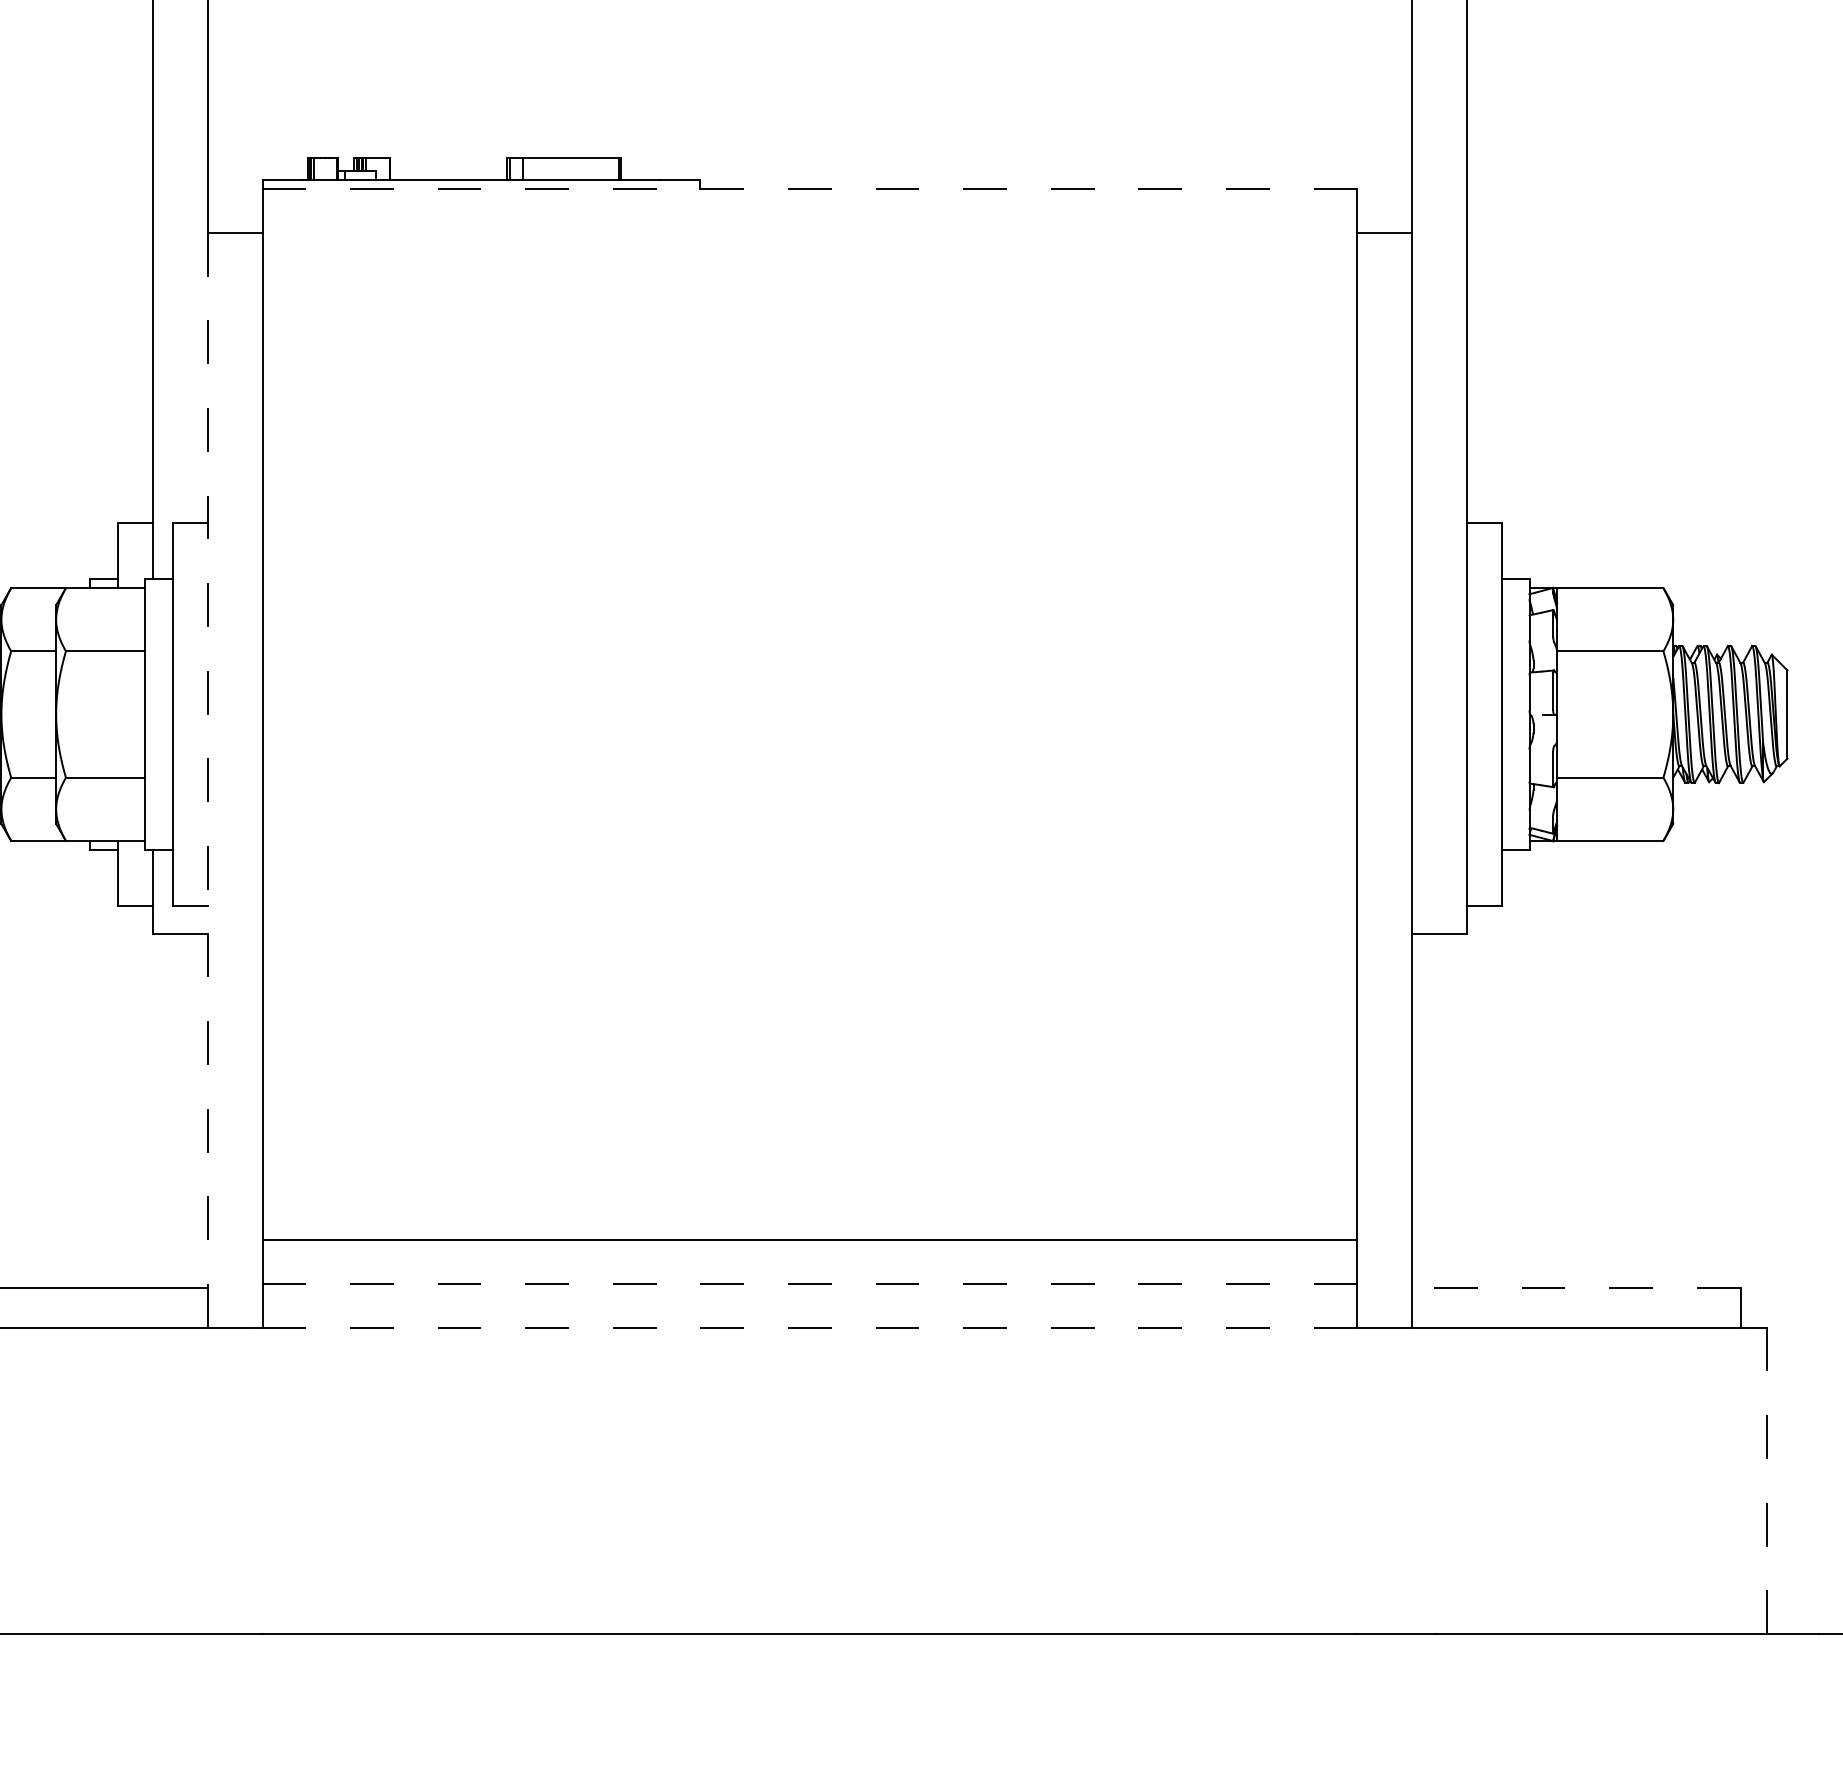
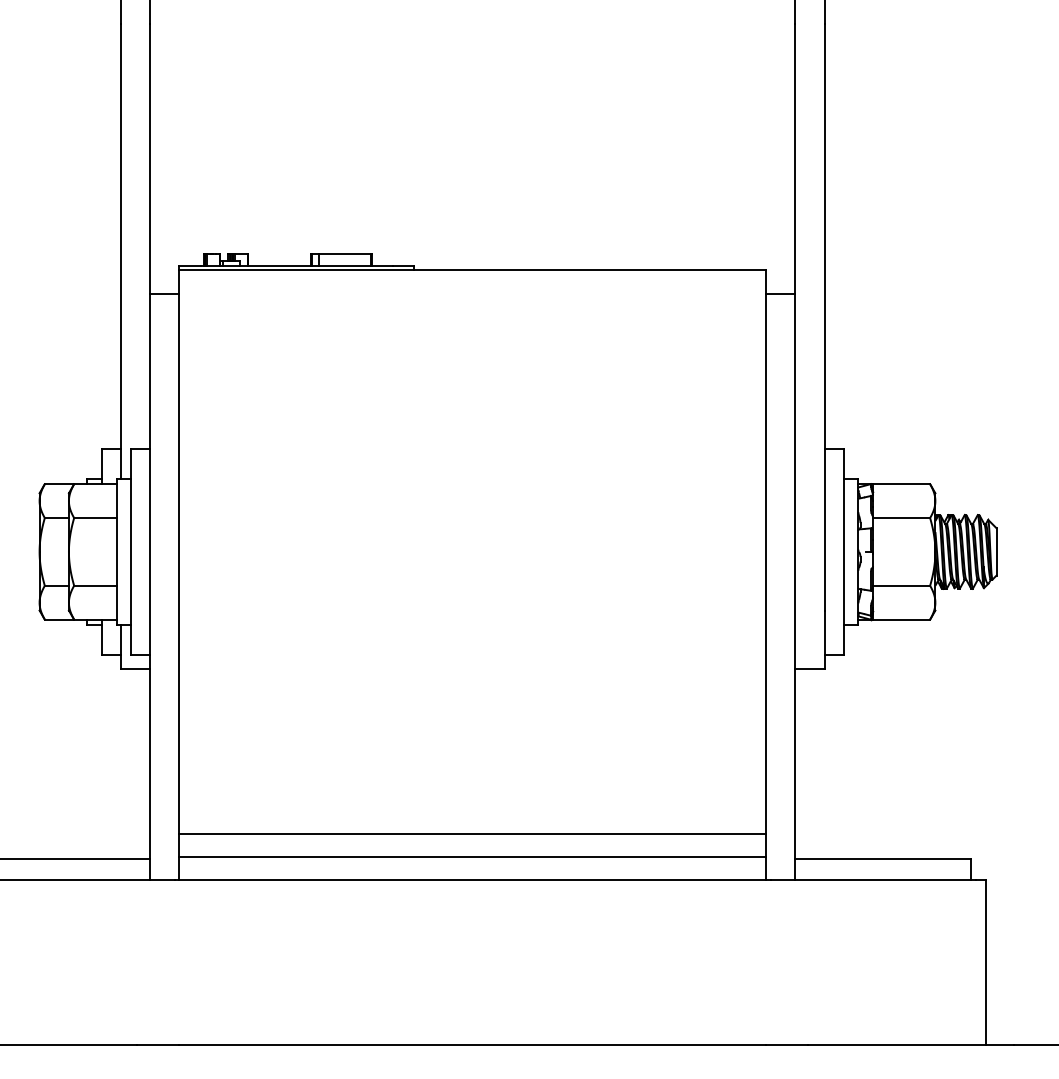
line: (809, 189) -> (472, 270), dashed -> solid
line: (208, 779) -> (150, 586), dashed -> solid
line: (809, 1282) -> (472, 856), dashed -> solid
line: (1576, 1288) -> (883, 859), dashed -> solid
line: (811, 1327) -> (473, 880), dashed -> solid
line: (1766, 1480) -> (985, 962), dashed -> solid

